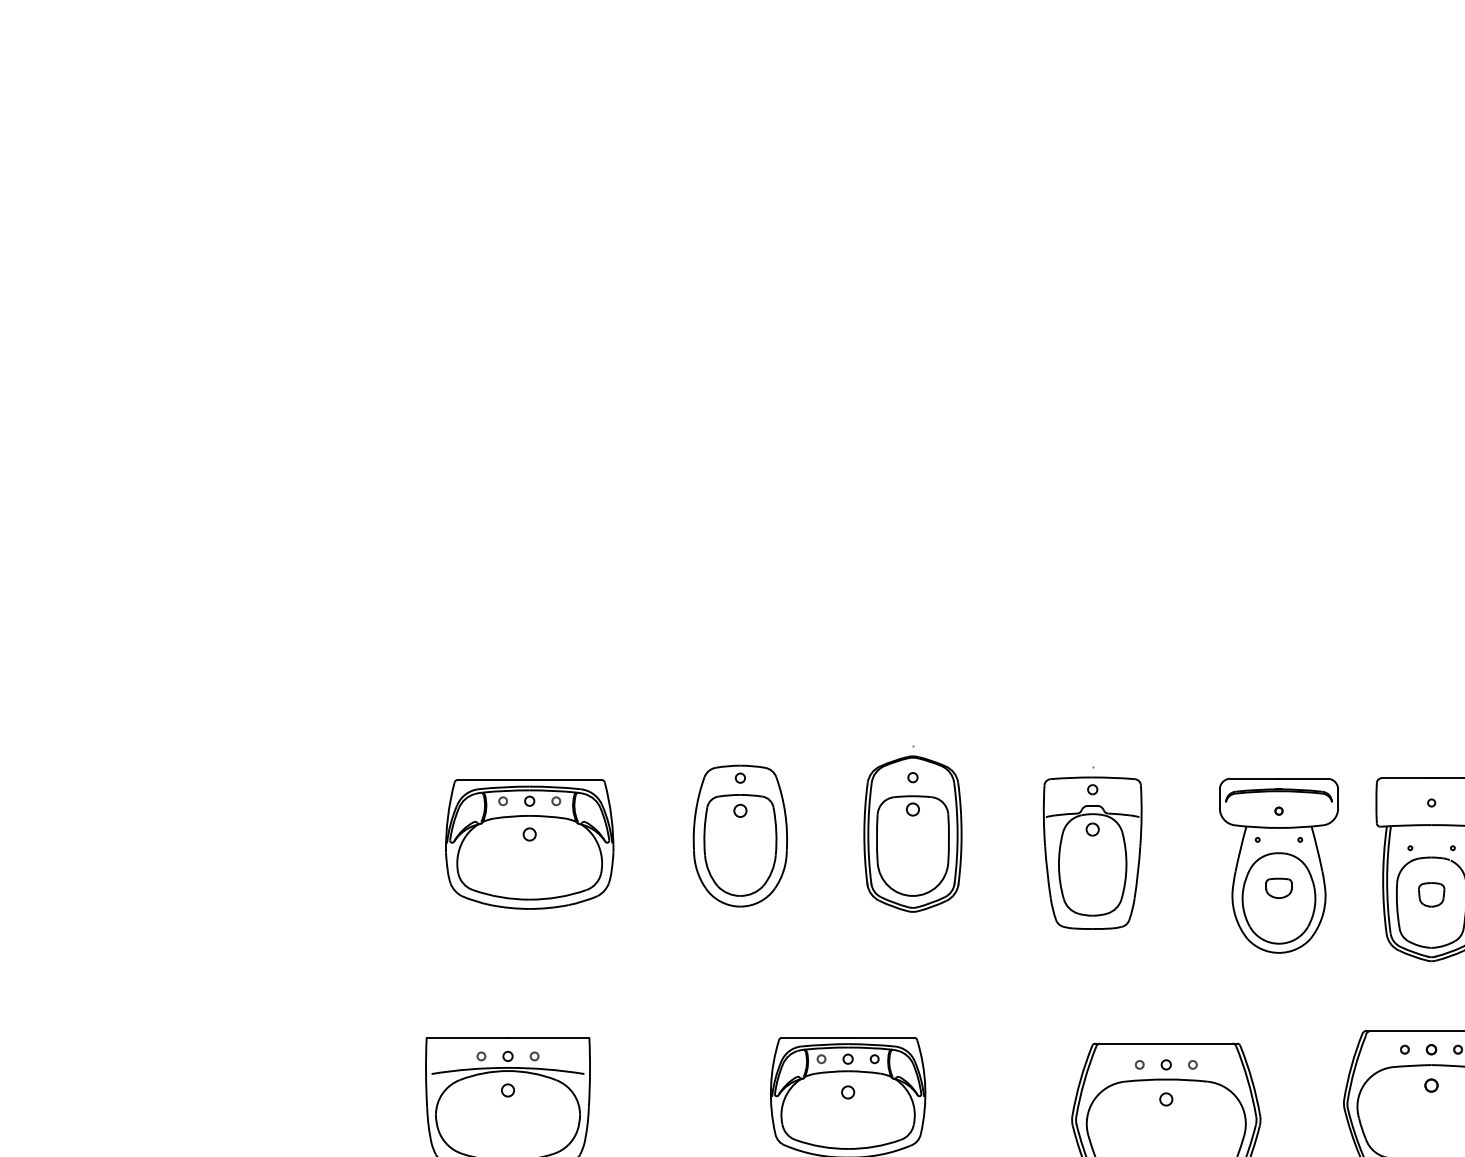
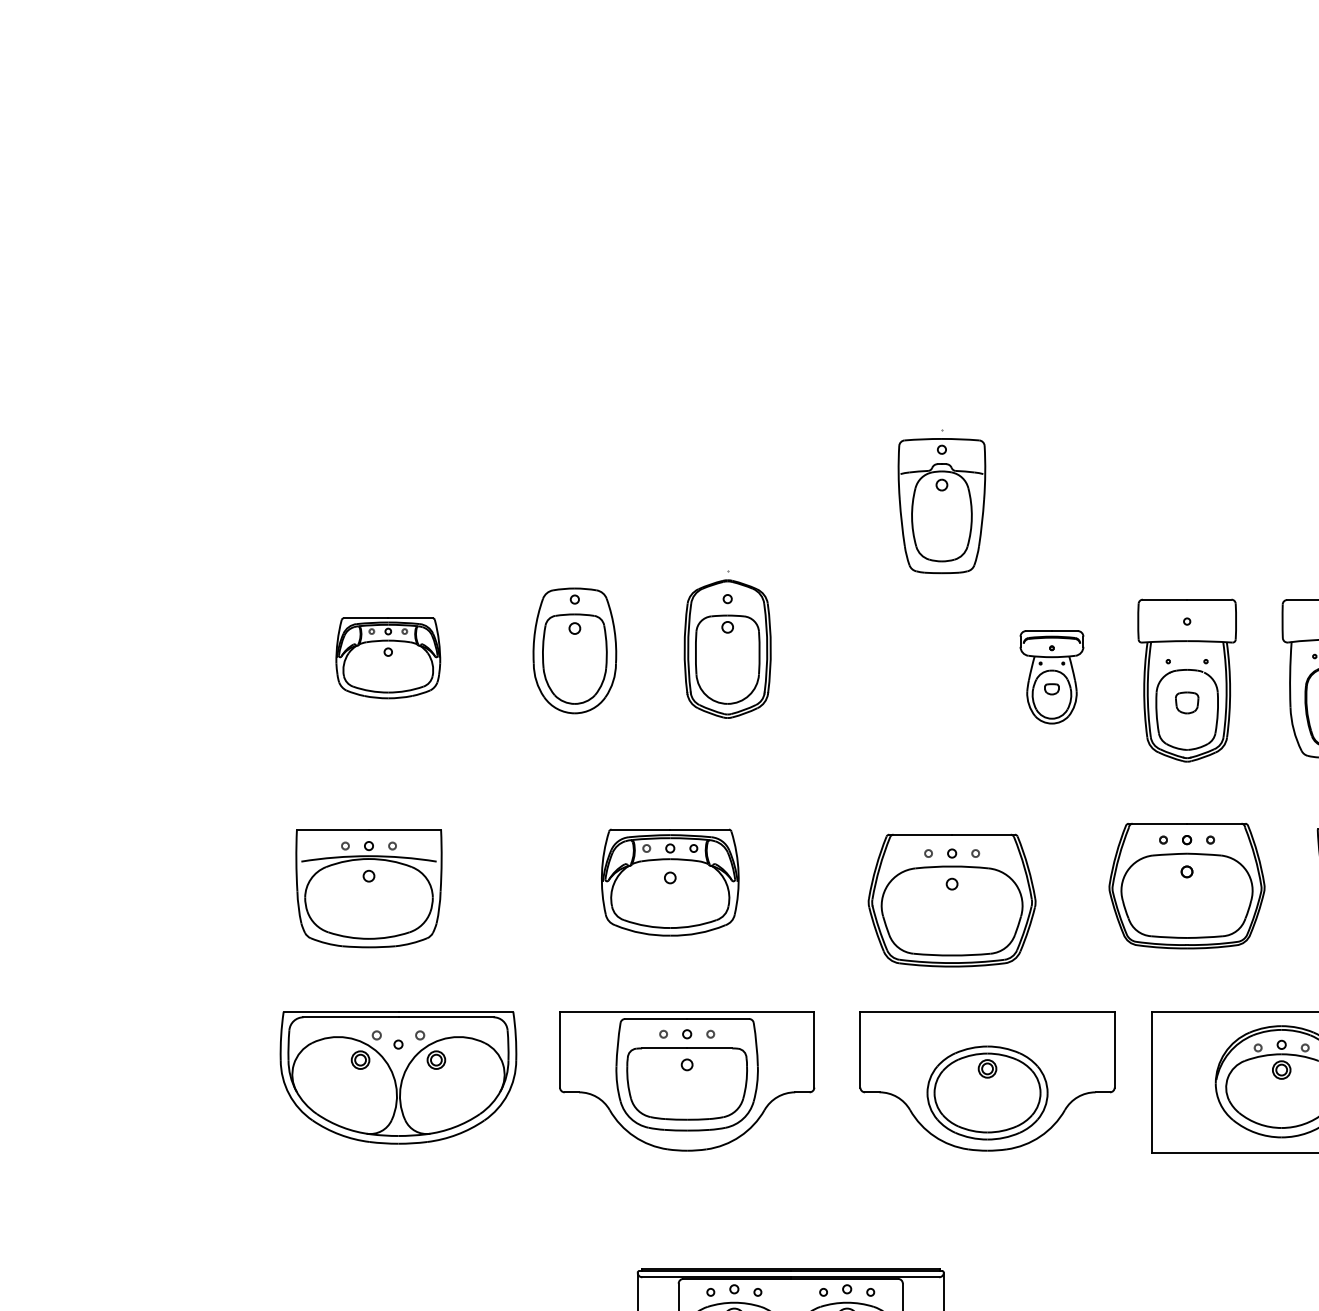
part: (530, 844) -> (388, 658), size x0.7
part: (1092, 848) -> (941, 501), moved
part: (1278, 866) -> (1051, 677), size x0.6

